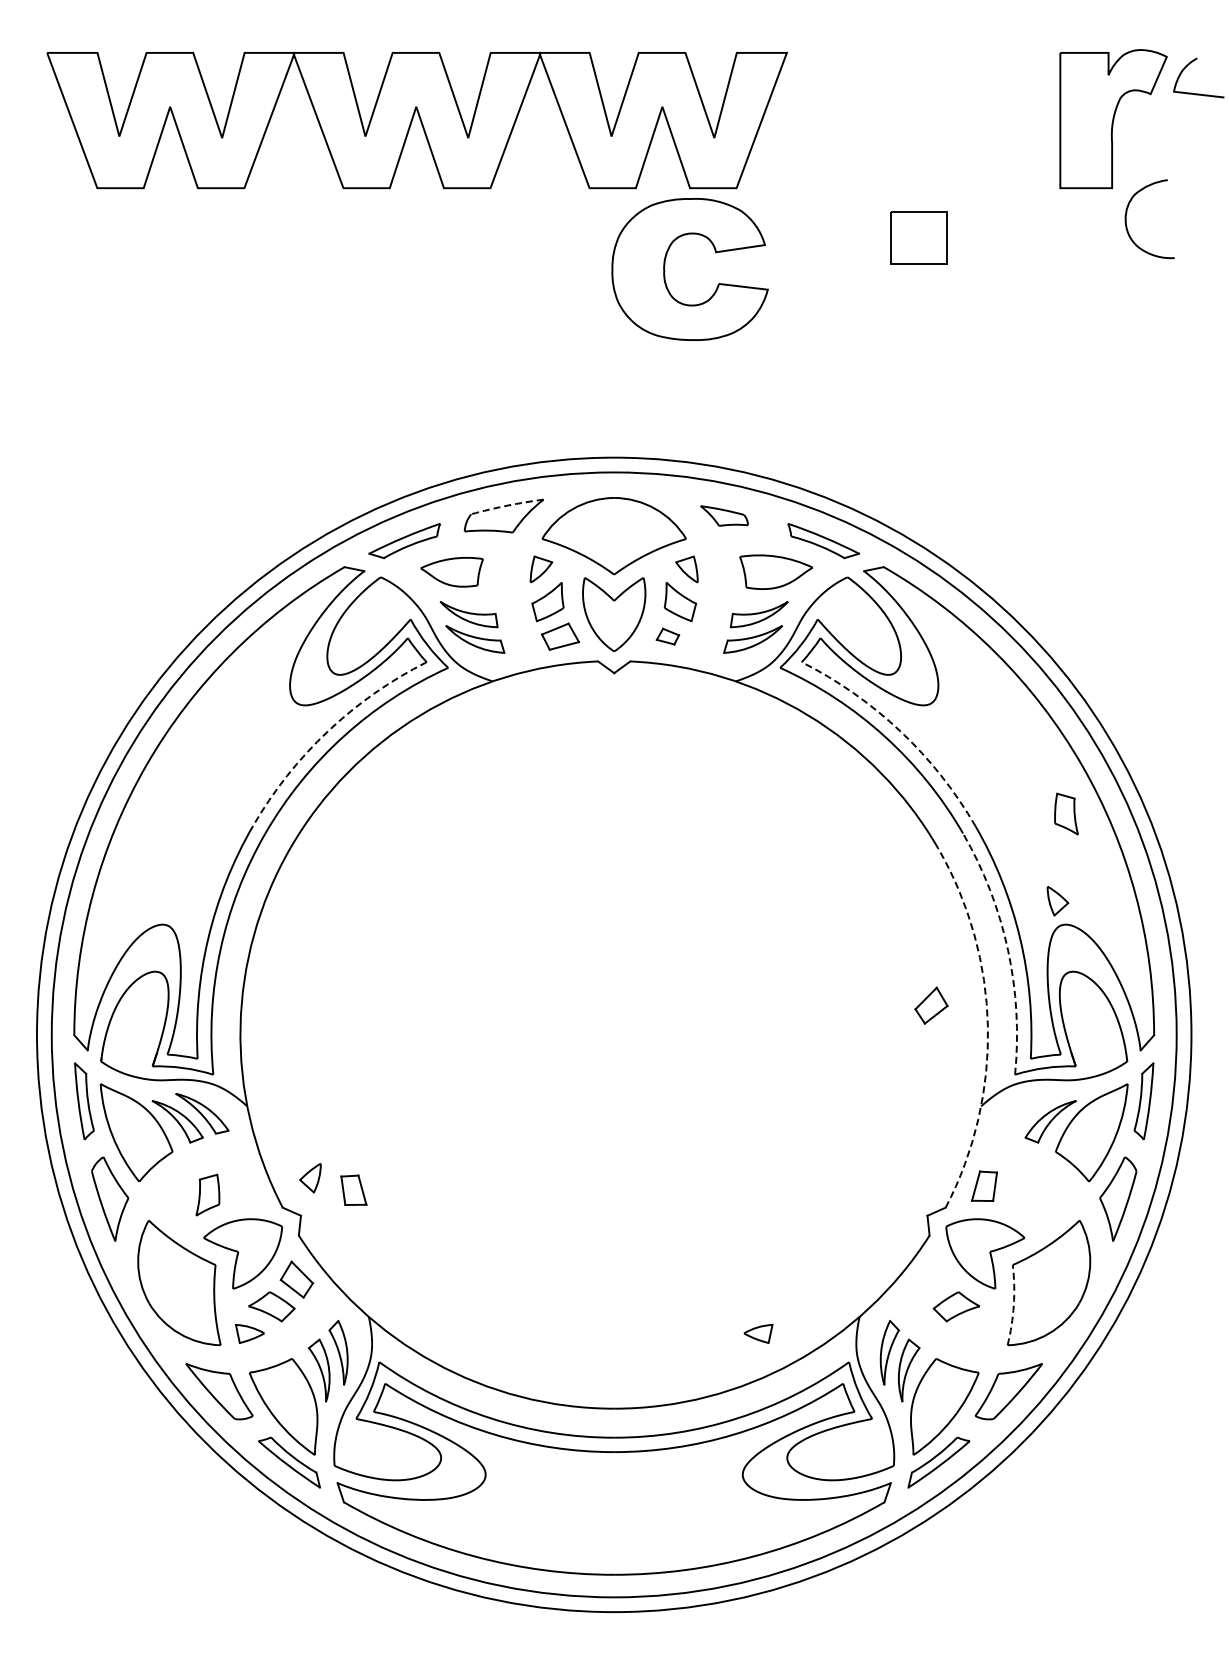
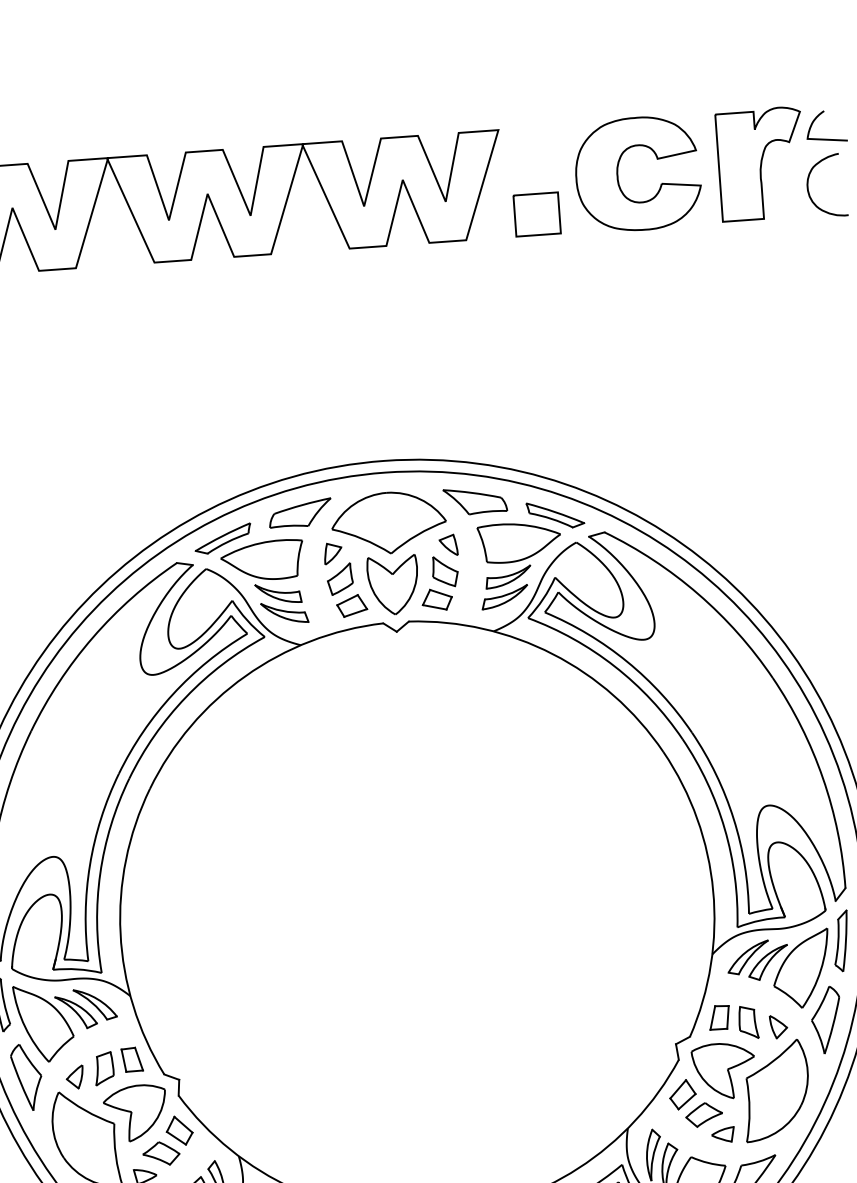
curve: (1126, 219) -> (808, 187), moved
part: (918, 237) -> (536, 213), moved
part: (665, 269) -> (618, 175), moved
arc: (507, 505) -> (302, 504), dashed -> solid
part: (724, 515) -> (475, 500), size x1.67
part: (451, 572) -> (262, 561), size x1.67
part: (775, 572) -> (518, 542), size x1.43
part: (667, 636) -> (436, 599), size x1.67
arc: (327, 731) -> (172, 694), dashed -> solid
arc: (900, 731) -> (627, 661), dashed -> solid
part: (1066, 813) -> (748, 1022), moved
part: (1057, 901) -> (778, 1027), moved
arc: (1008, 950) -> (725, 829), dashed -> solid
part: (931, 1005) -> (682, 1094), moved
arc: (987, 1026) -> (712, 890), dashed -> solid
part: (1026, 1113) -> (748, 957), added
part: (310, 1178) -> (75, 1077), moved
part: (353, 1189) -> (131, 1059), moved
arc: (1013, 1305) -> (749, 1110), dashed -> solid
part: (758, 1333) -> (723, 1134), moved

